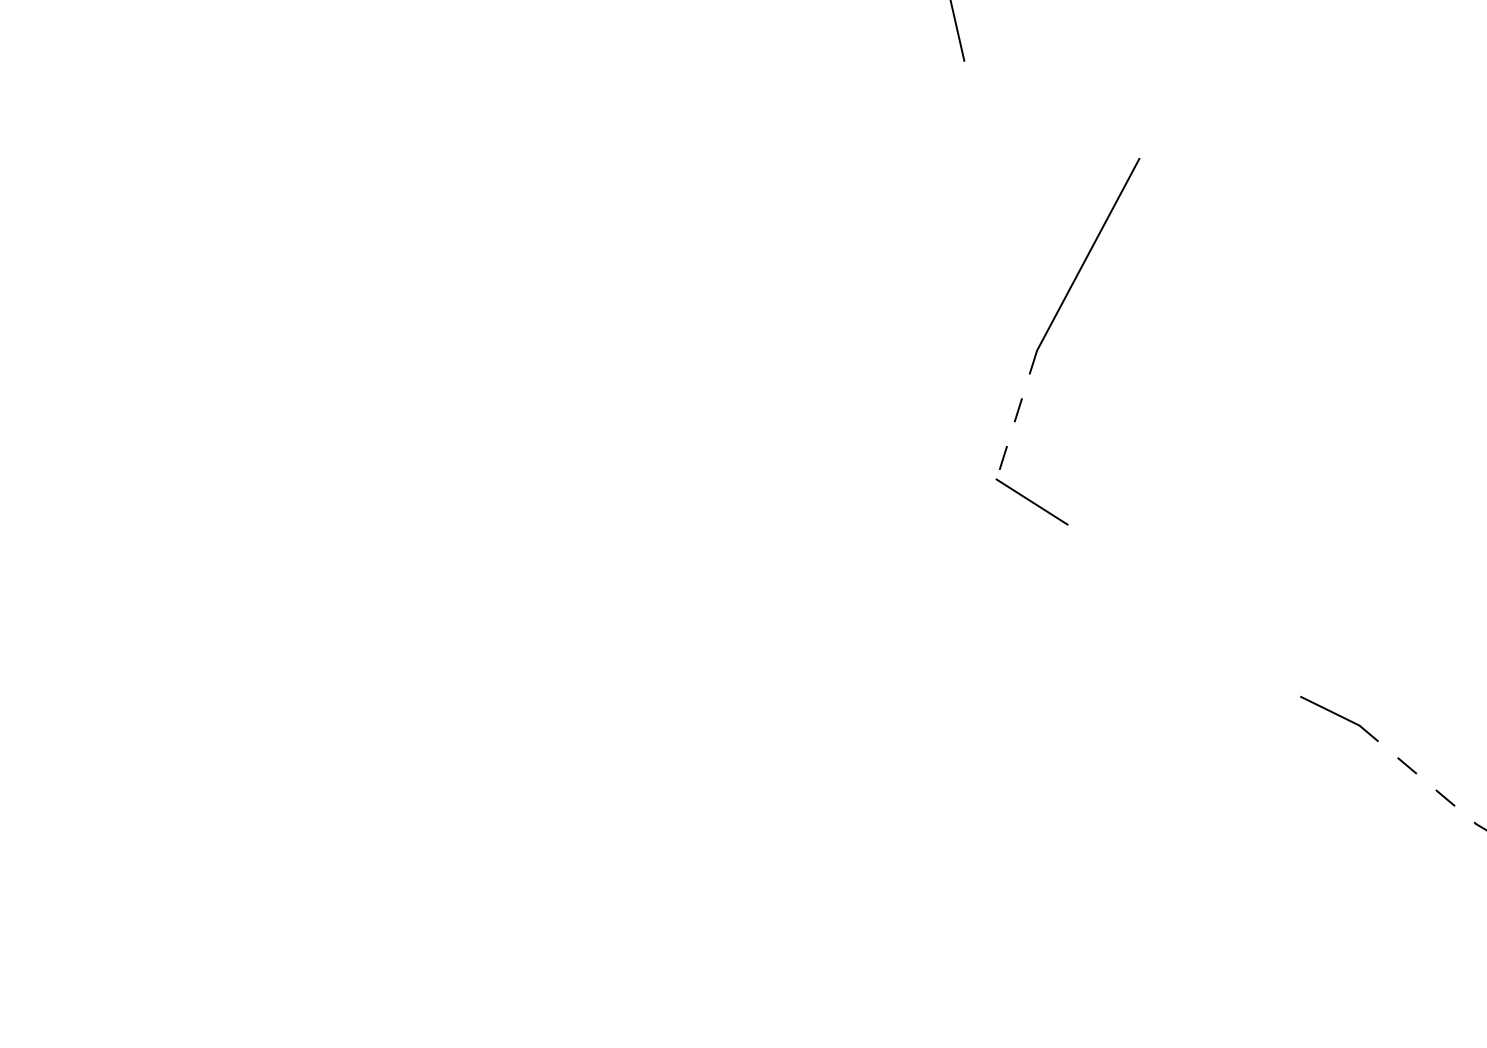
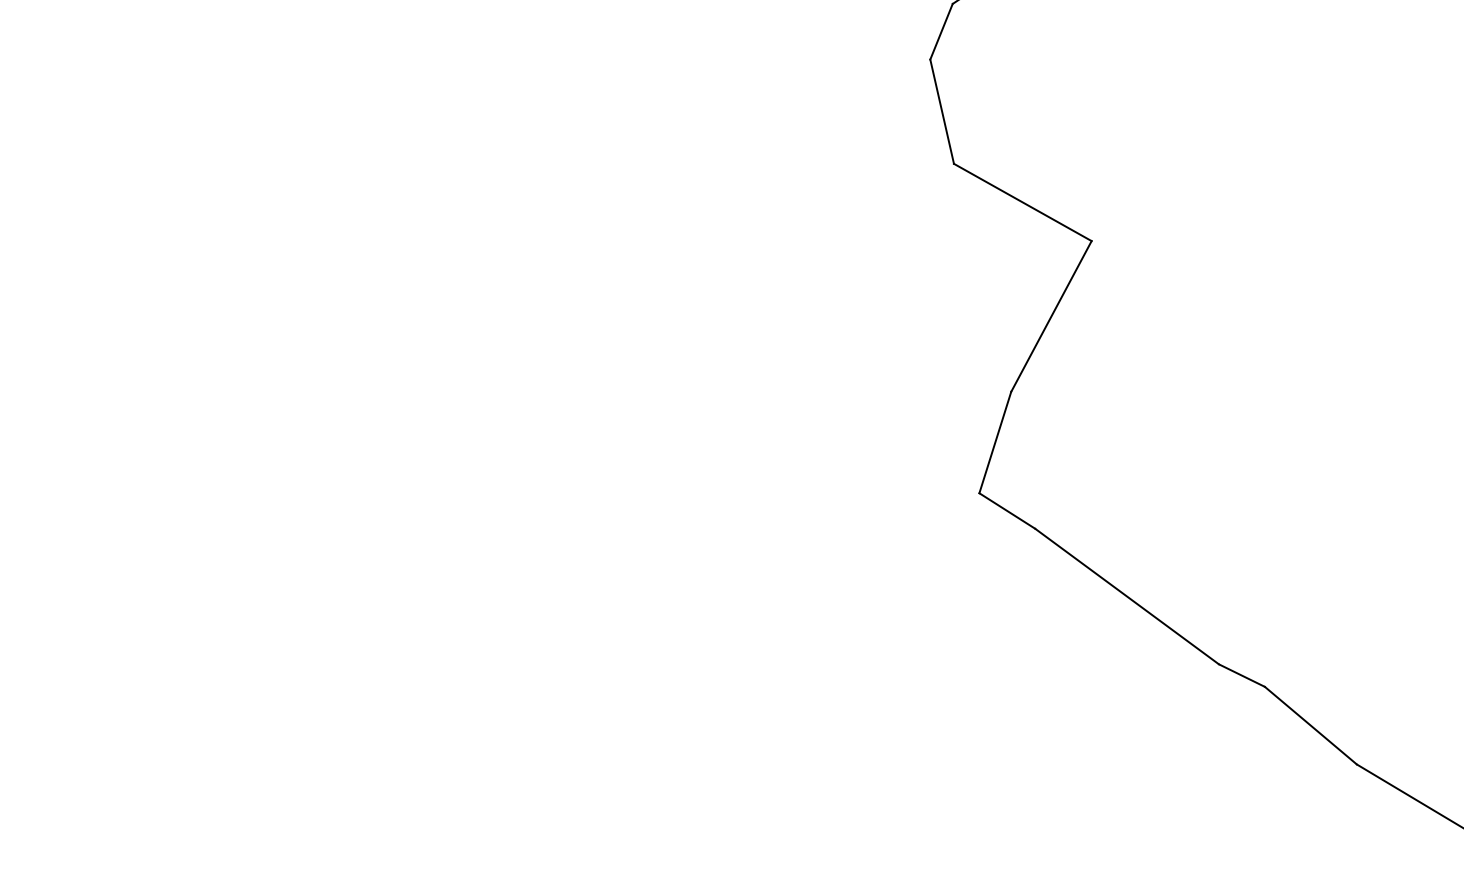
line: (1051, 109) -> (1022, 202), added
line: (1017, 416) -> (995, 443), dashed -> solid
line: (1183, 610) -> (1126, 596), added
line: (1418, 774) -> (1311, 725), dashed -> solid

